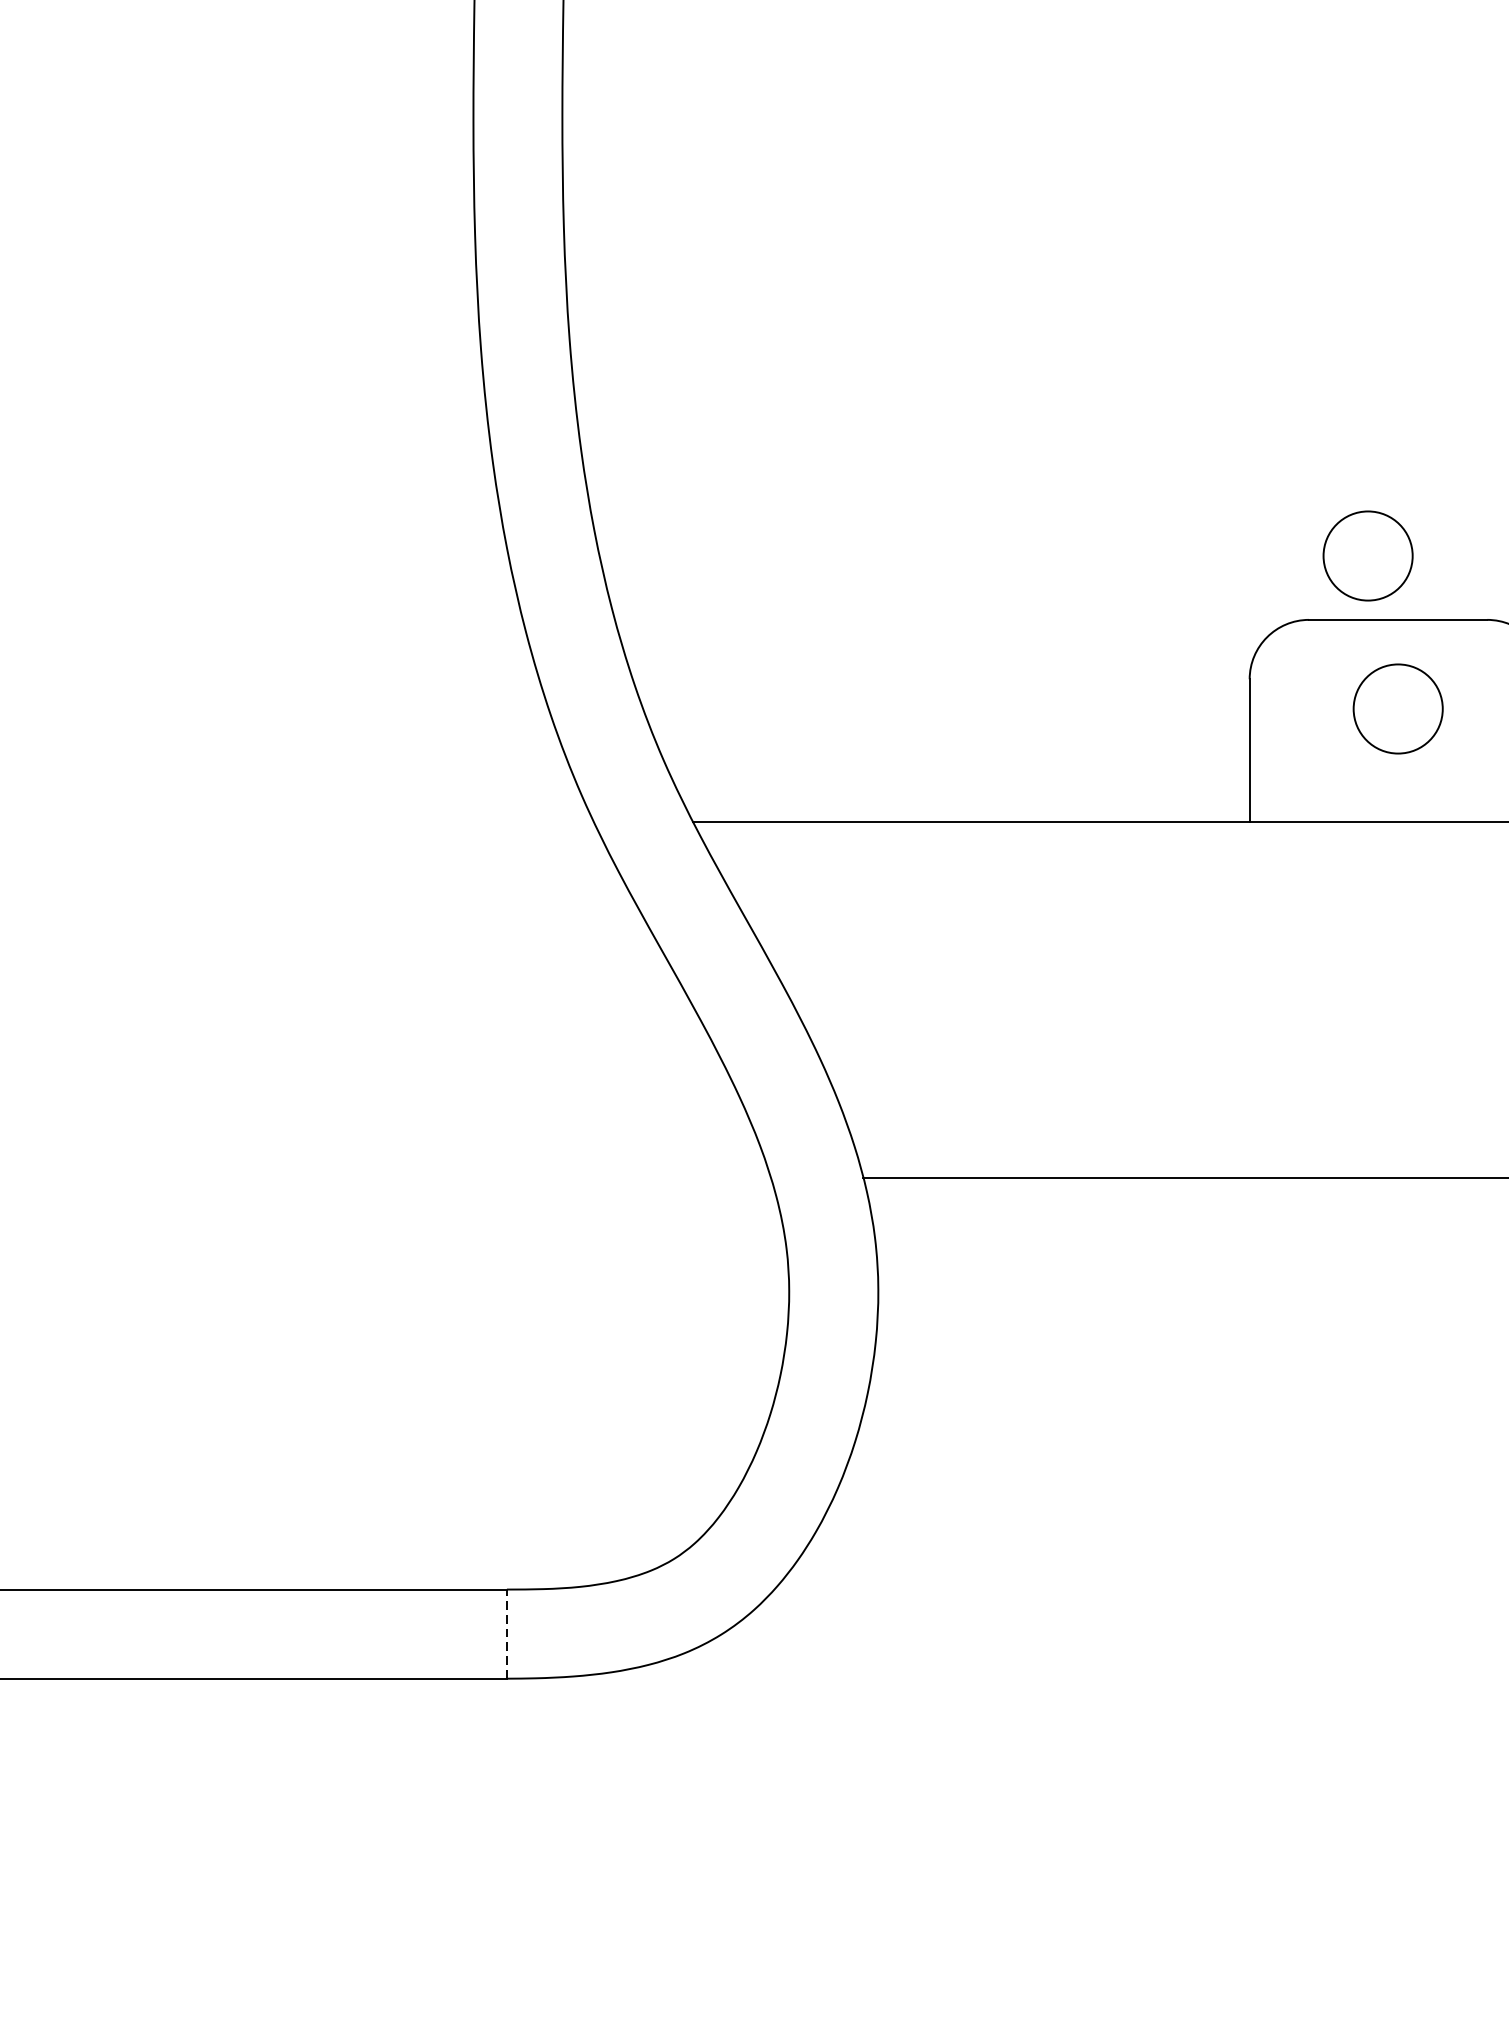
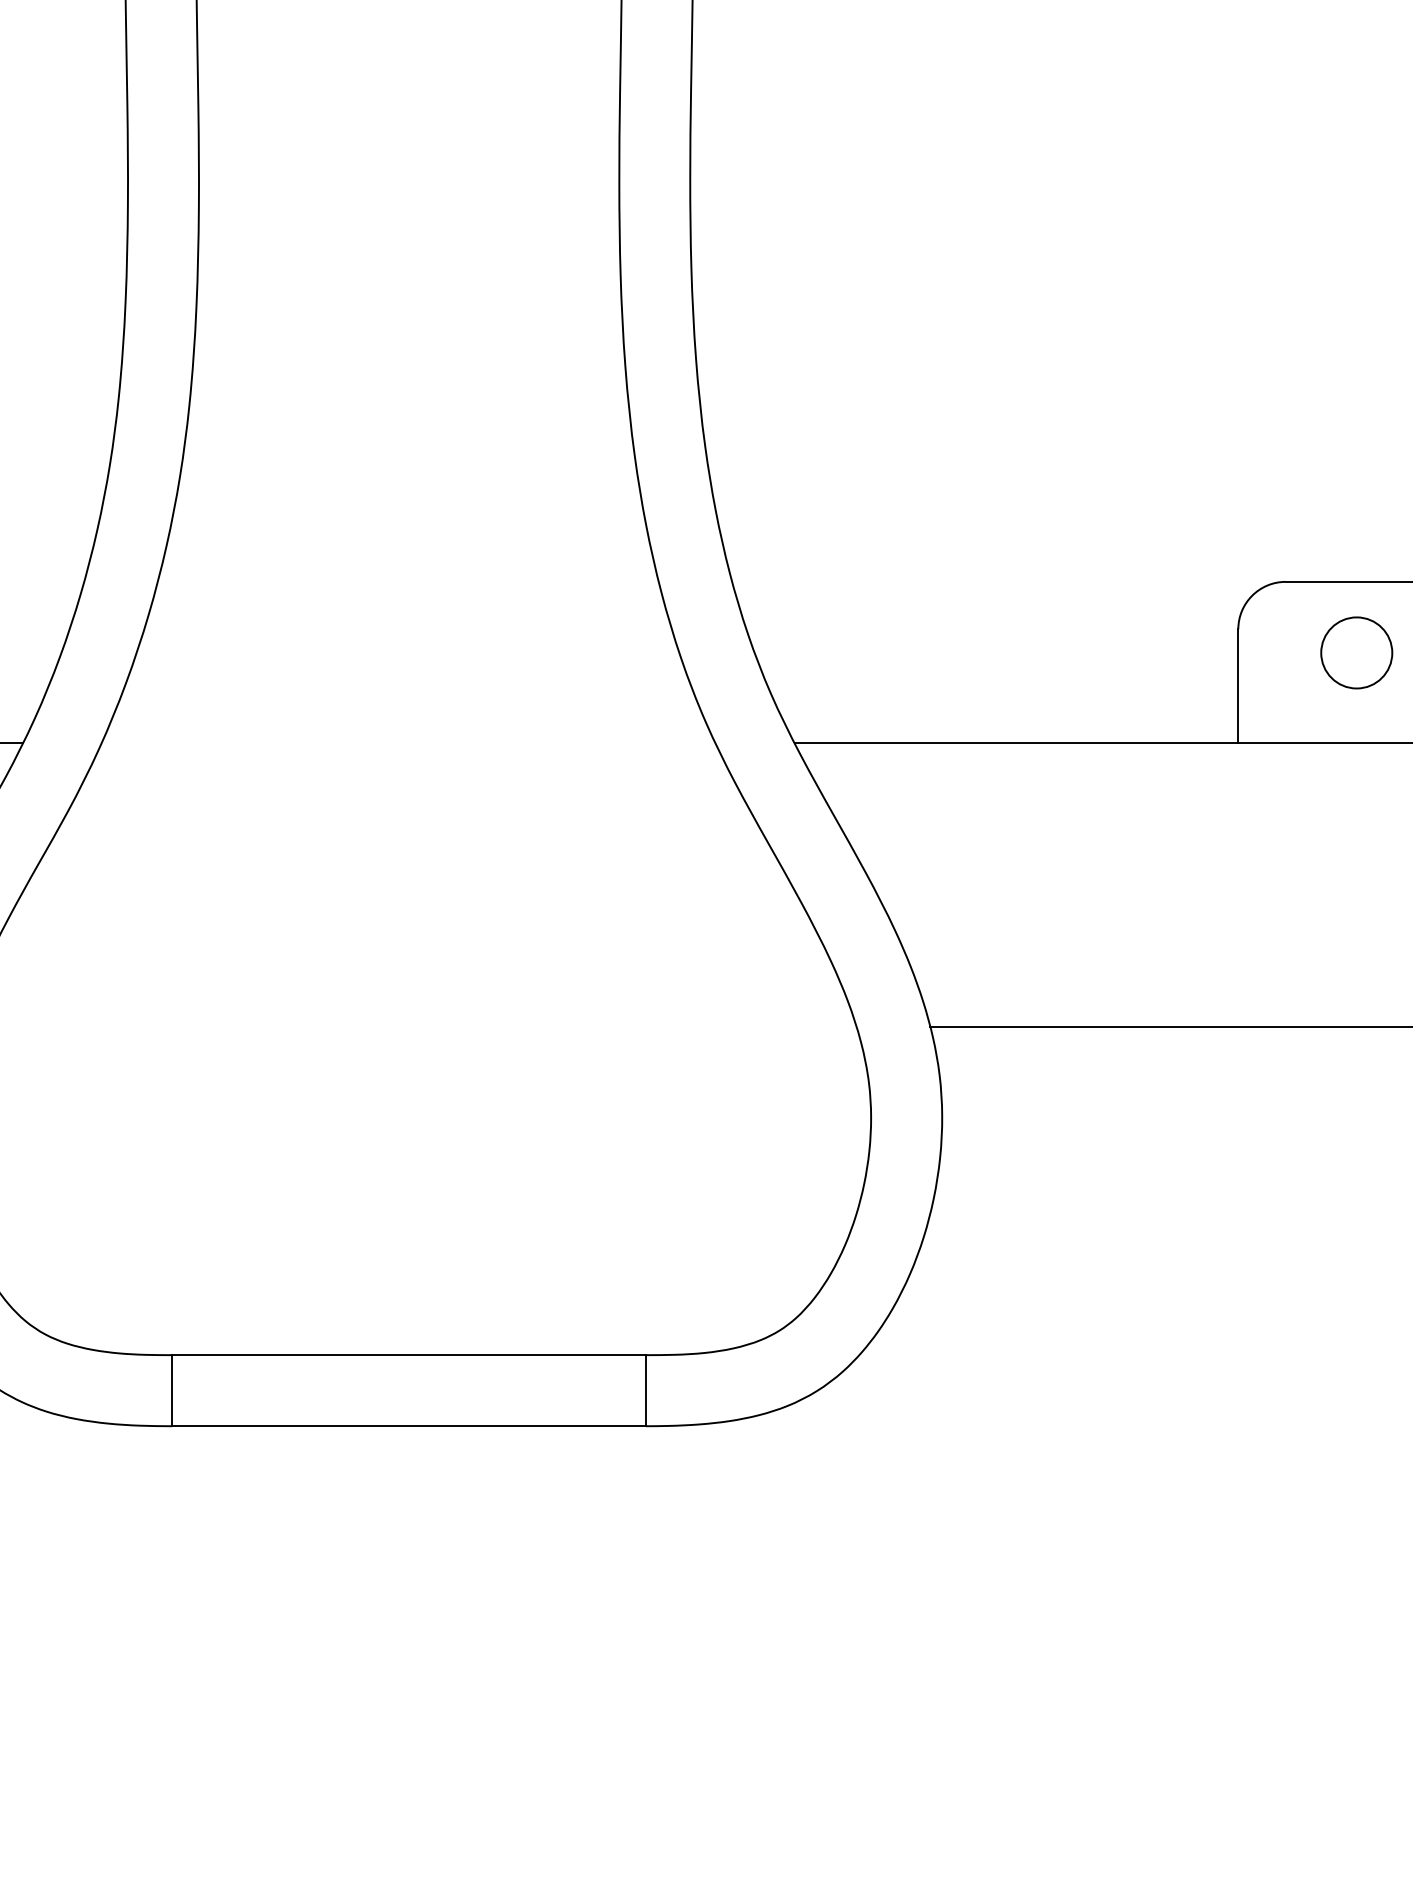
circle: (1367, 555) -> (1332, 530), removed
line: (507, 1633) -> (646, 1390), dashed -> solid

